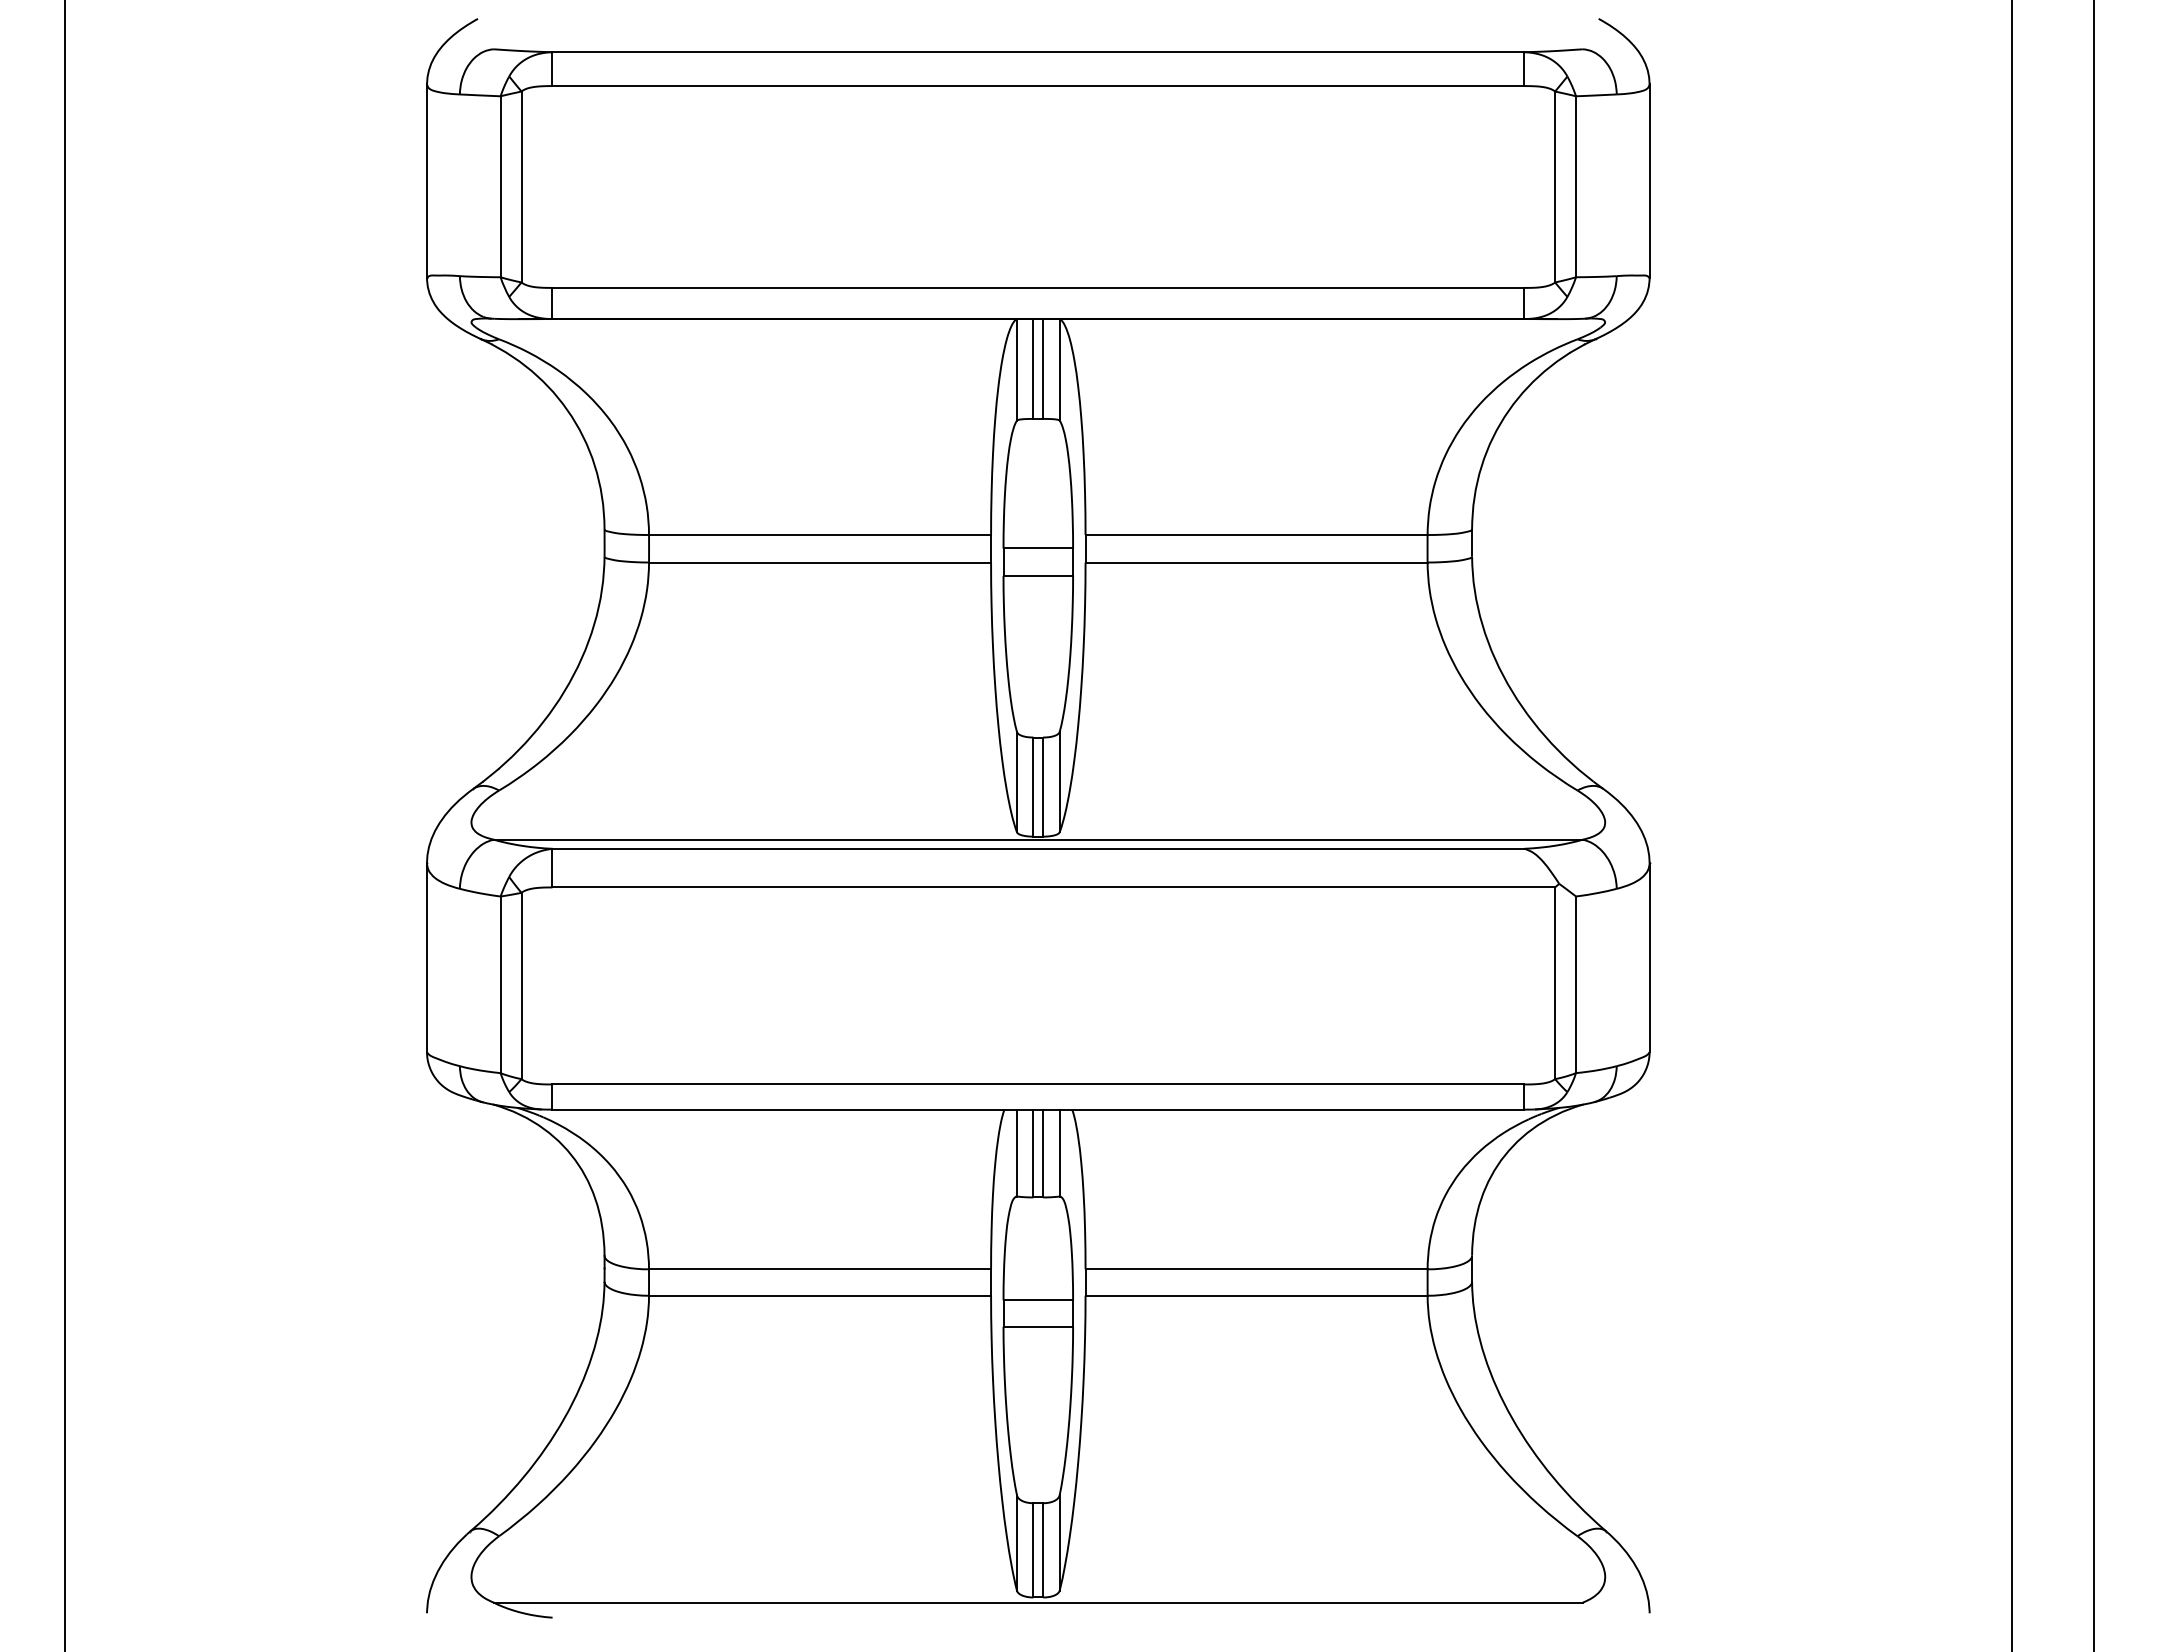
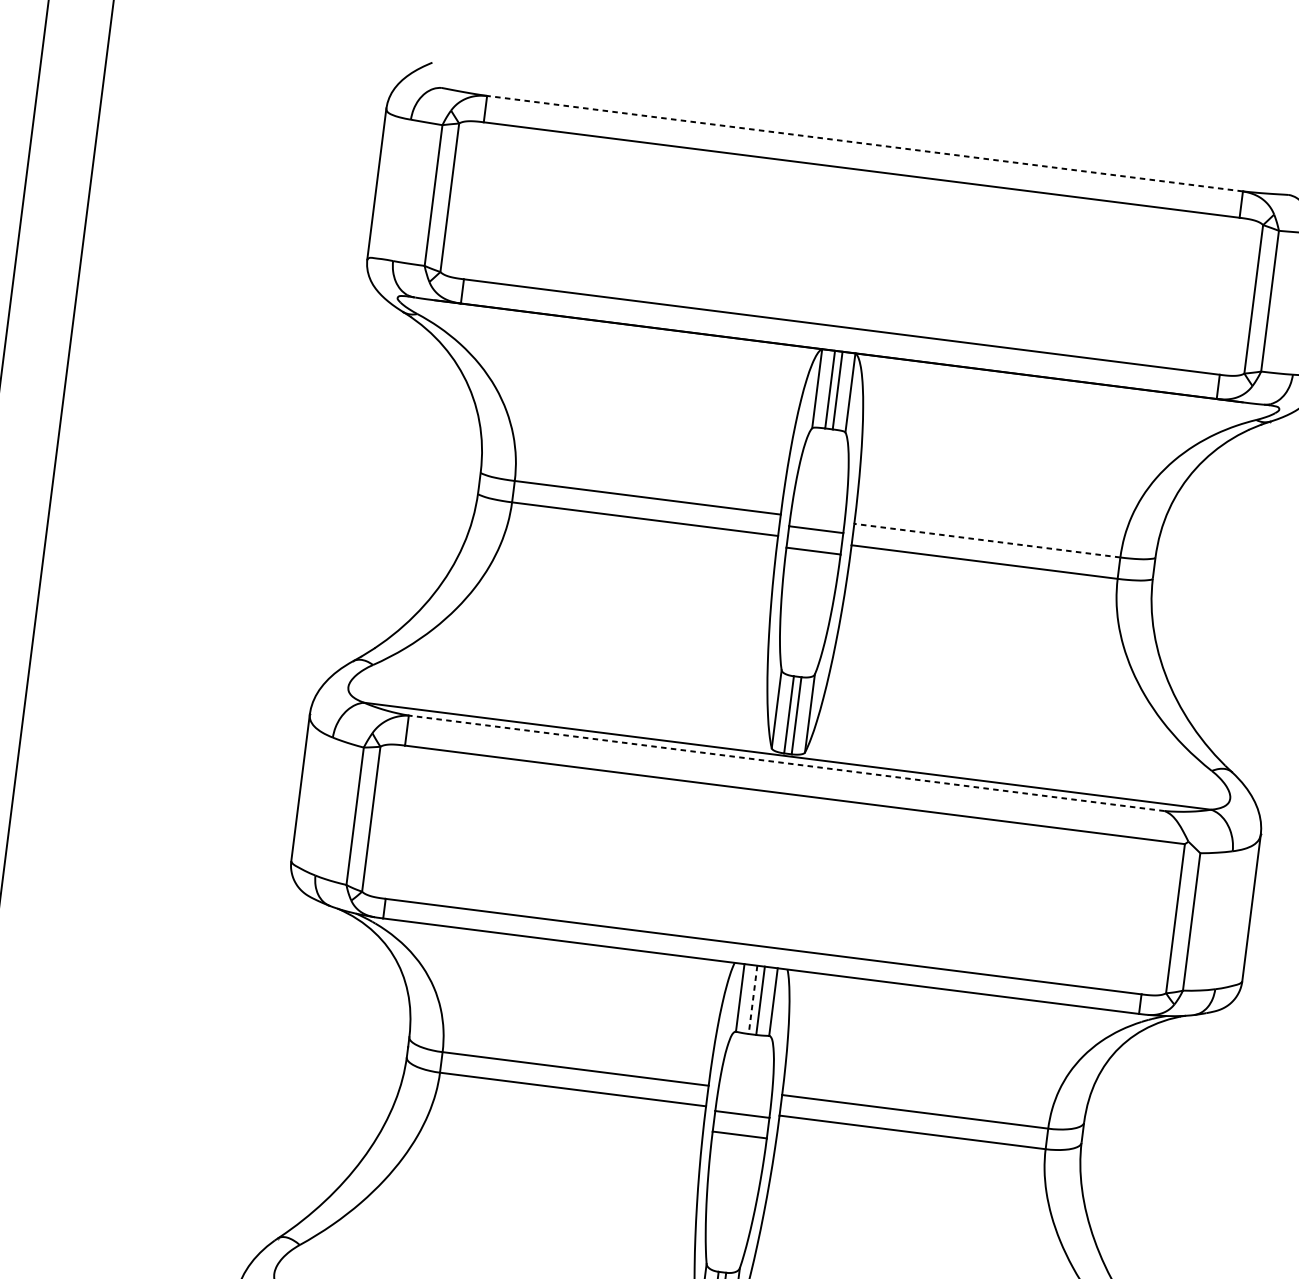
line: (1038, 52) -> (865, 143), solid -> dashed
line: (1256, 535) -> (987, 541), solid -> dashed
line: (1038, 848) -> (786, 763), solid -> dashed
line: (1033, 1153) -> (753, 999), solid -> dashed

